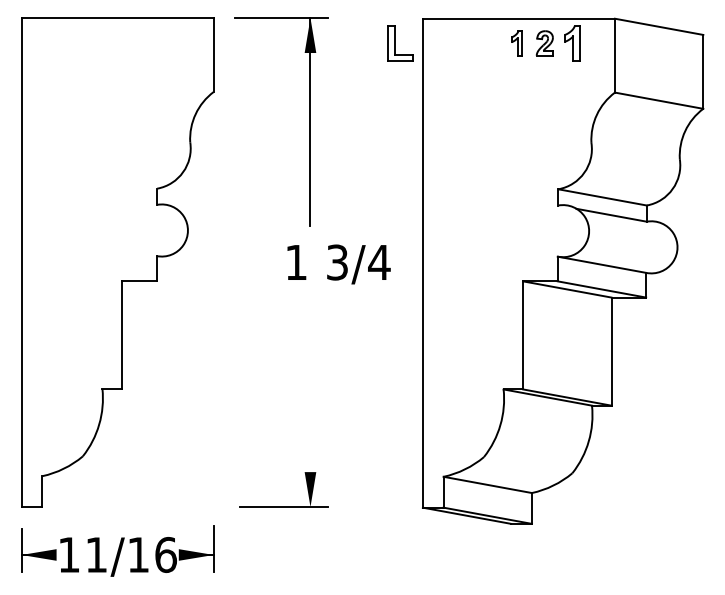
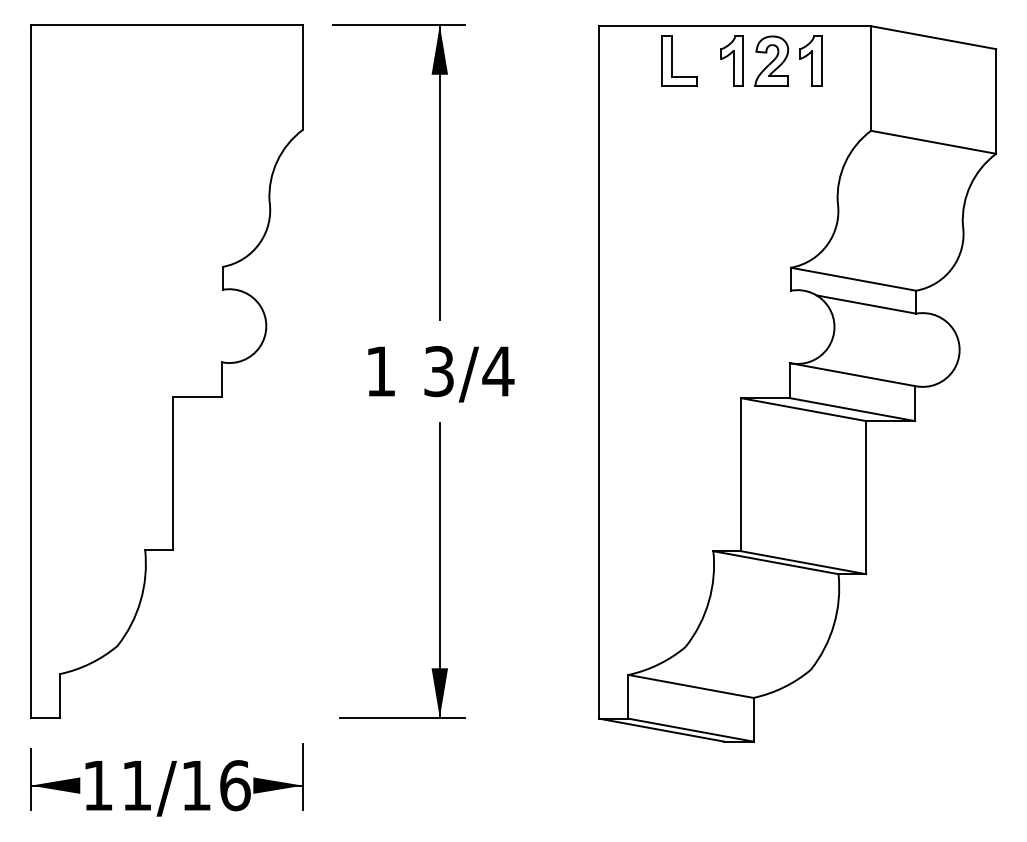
part: (395, 42) -> (672, 60), moved
part: (516, 42) -> (731, 60), size x1.43
part: (544, 42) -> (771, 60), size x1.43
text: (339, 264) -> (441, 374), moved
line: (310, 402) -> (439, 569), added

